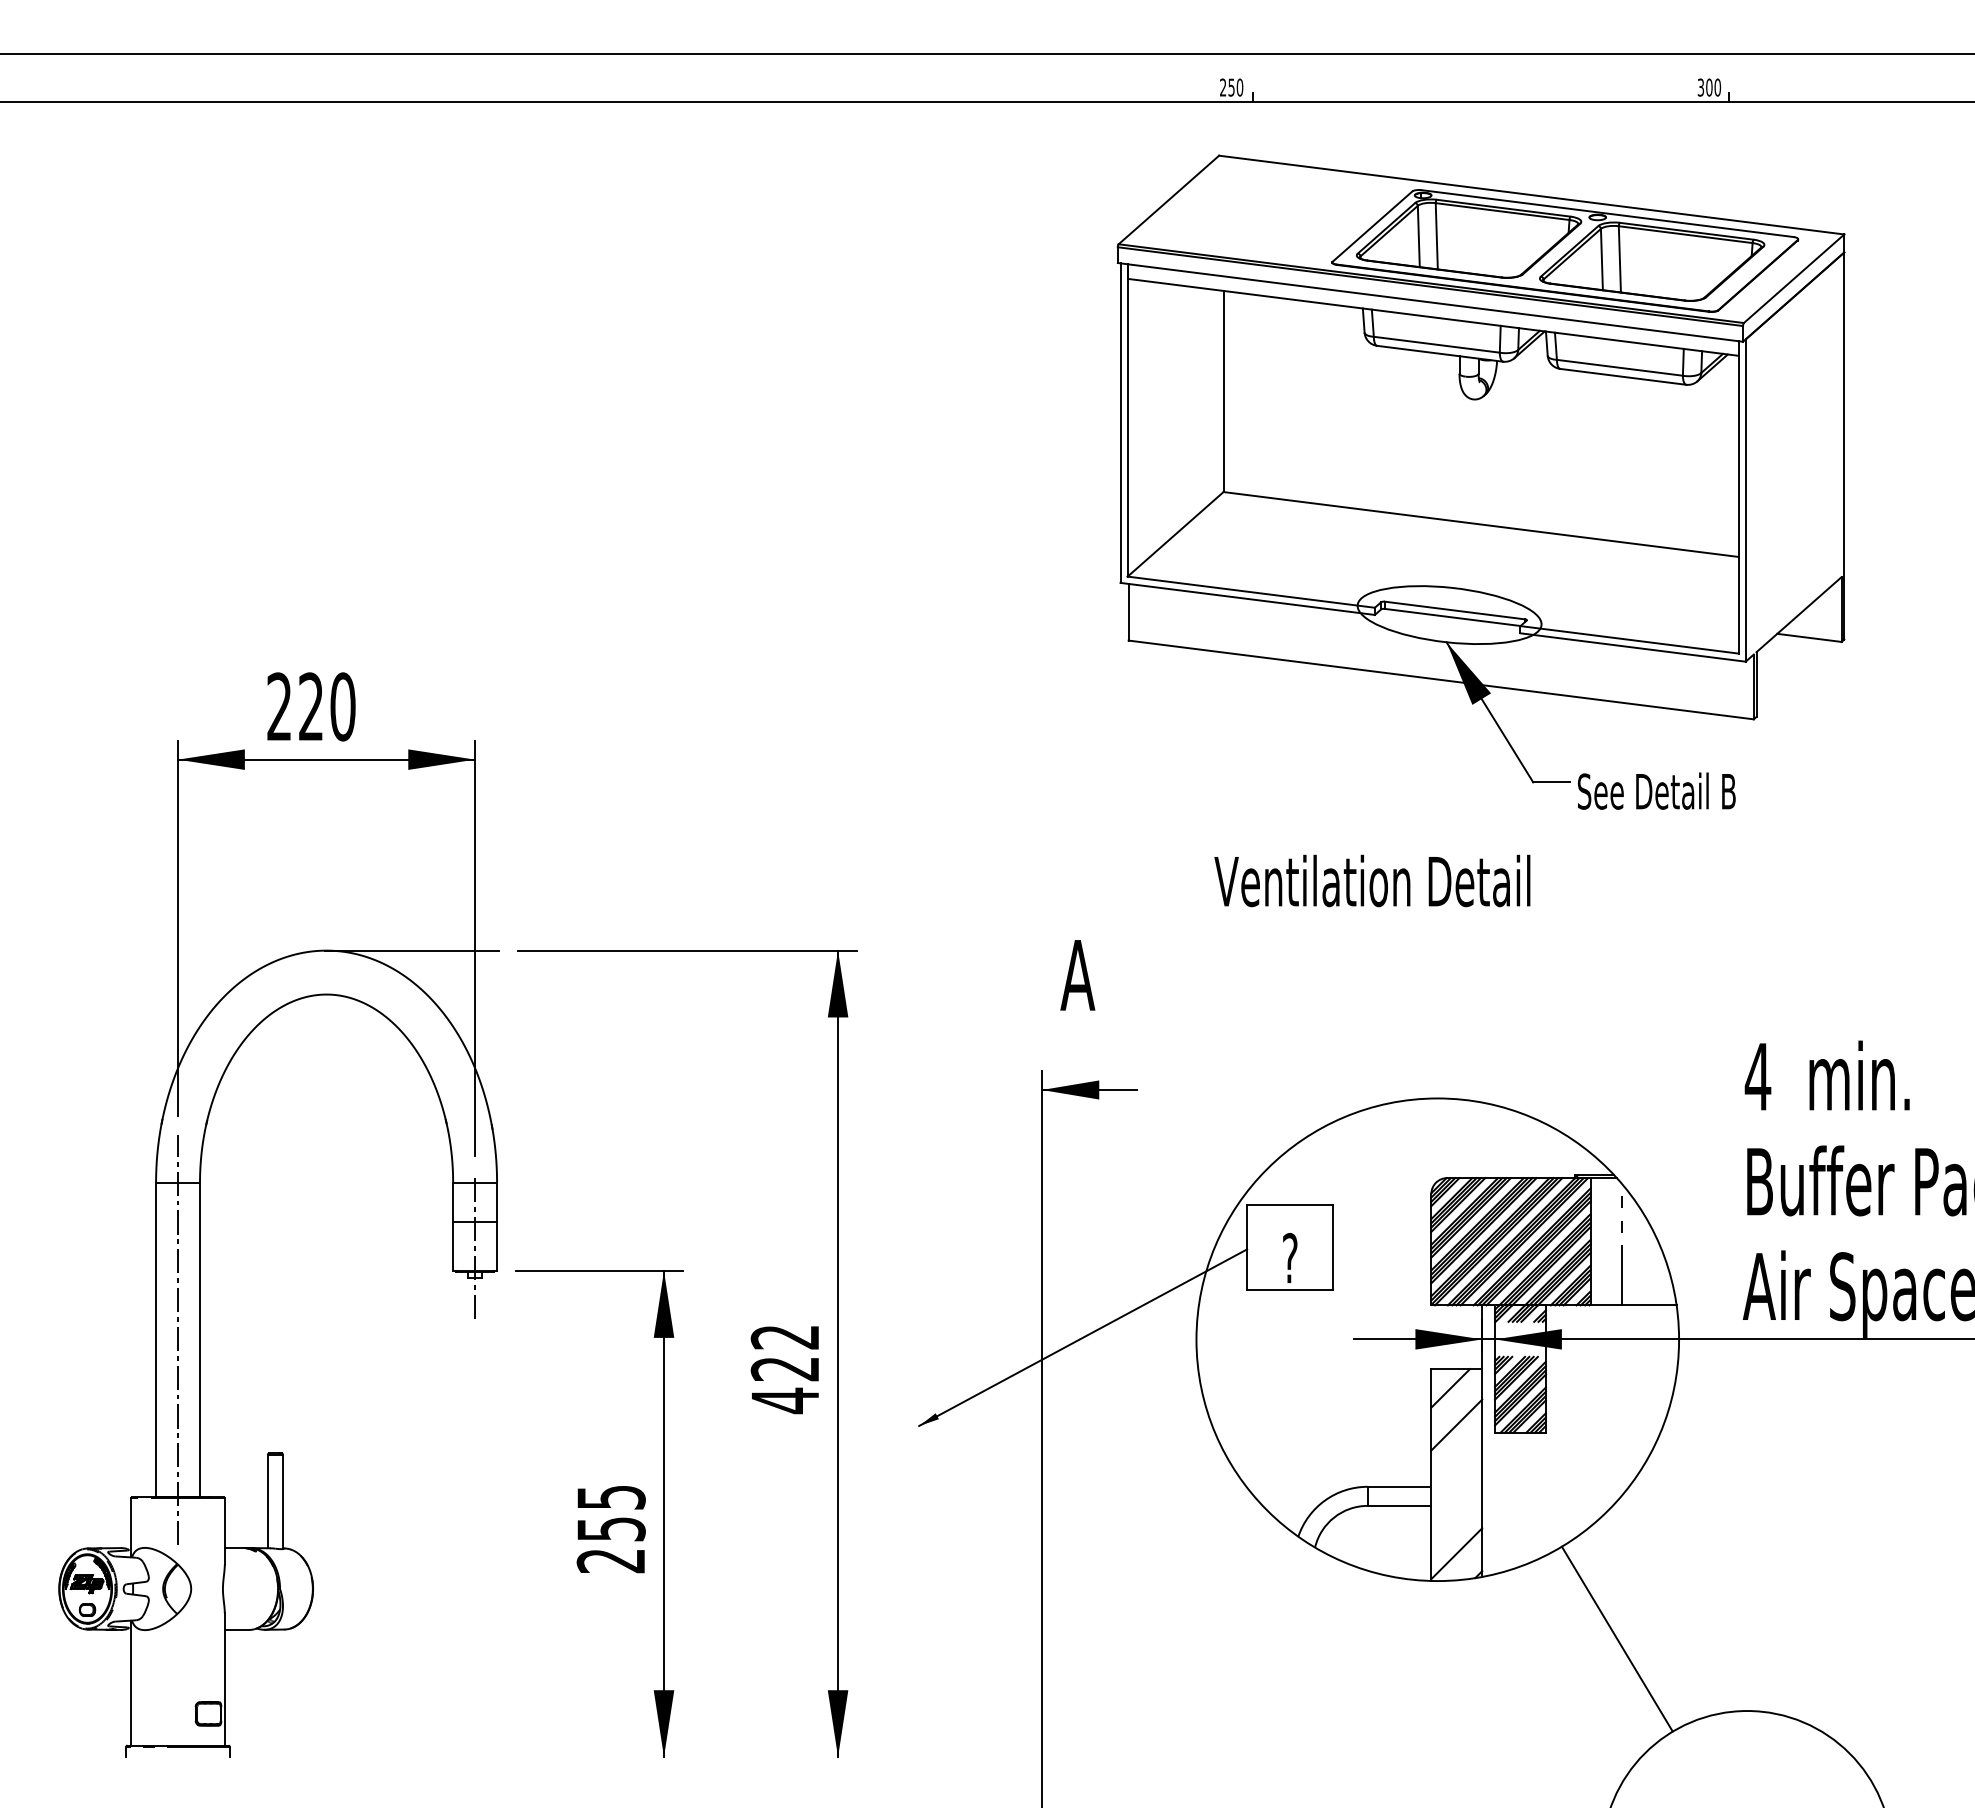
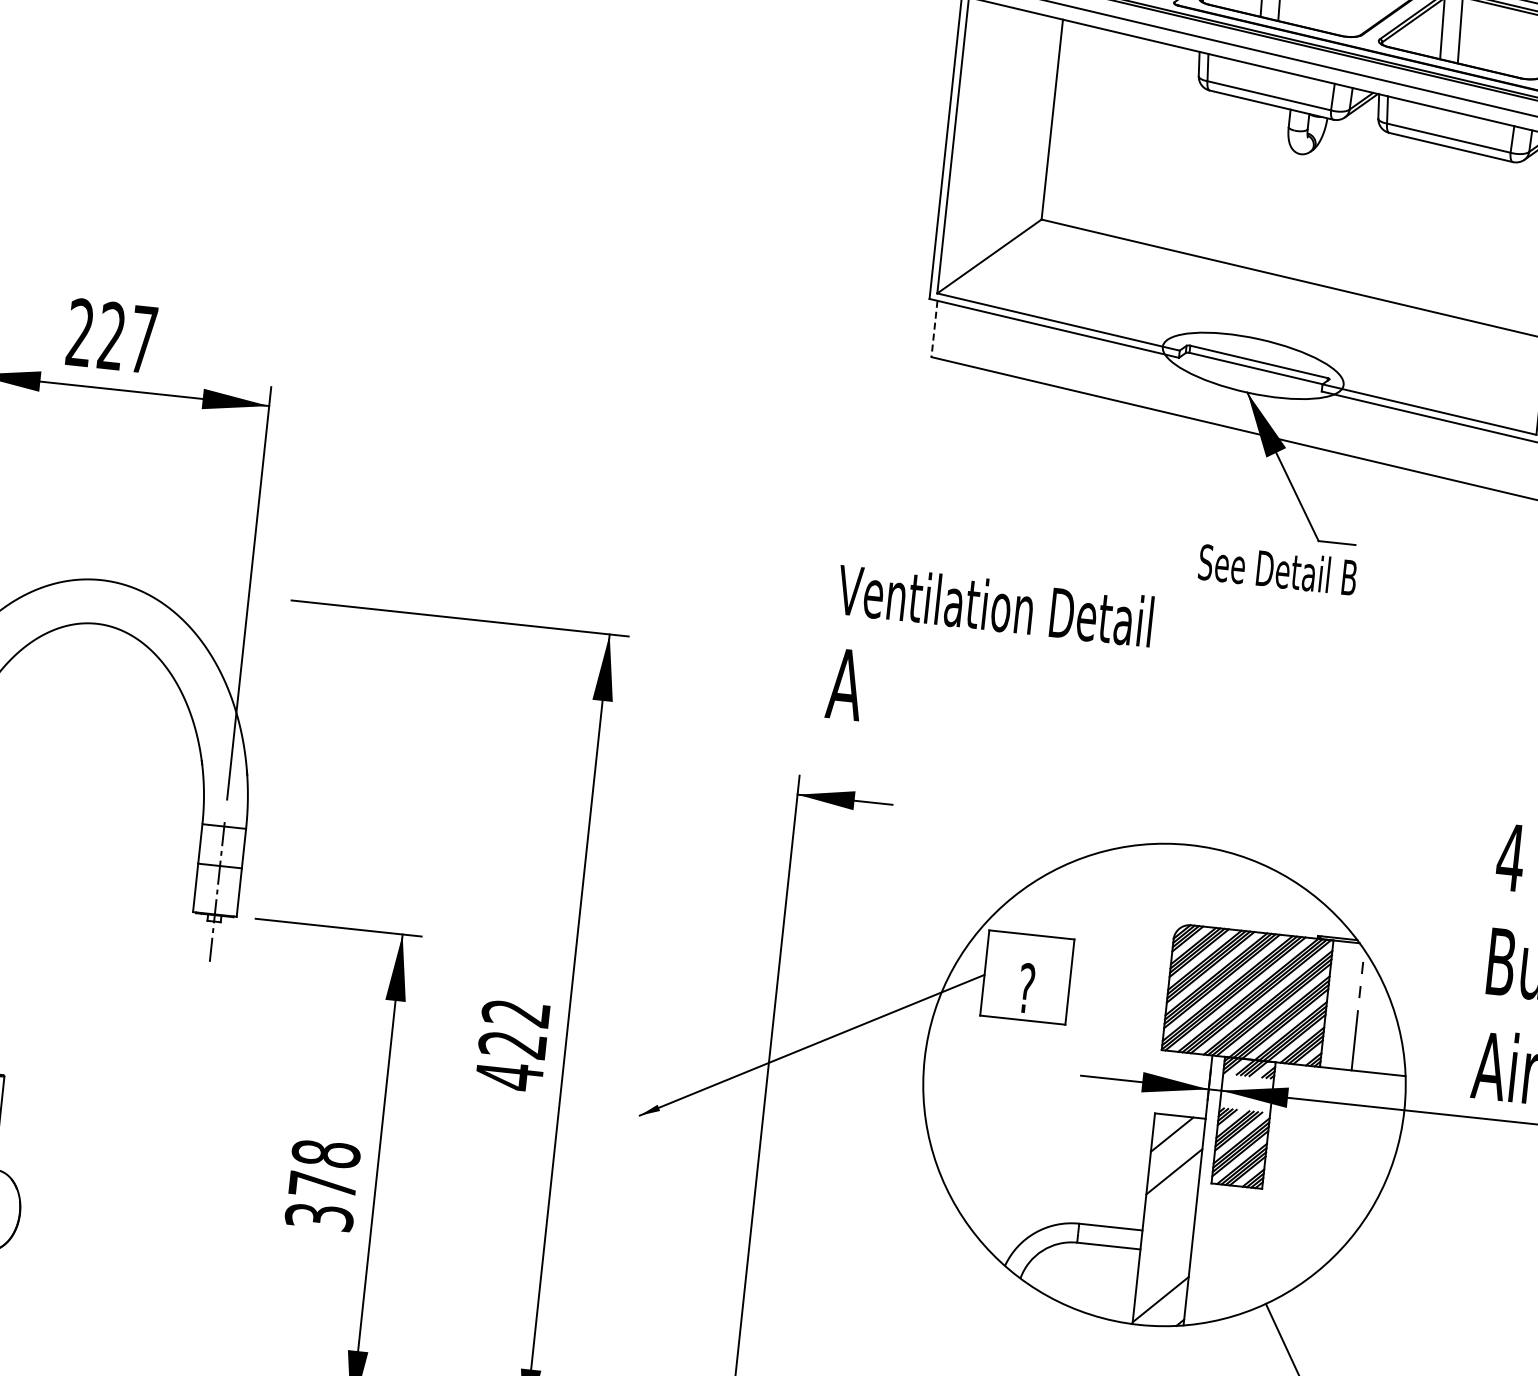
line: (1128, 612) -> (934, 329), solid -> dashed
text: (342, 706) -> (143, 339), 220 -> 227
text: (1656, 790) -> (1277, 568), moved
text: (1372, 880) -> (995, 605), moved
line: (411, 950) -> (185, 589), removed
text: (610, 1529) -> (322, 1185), 255 -> 378

